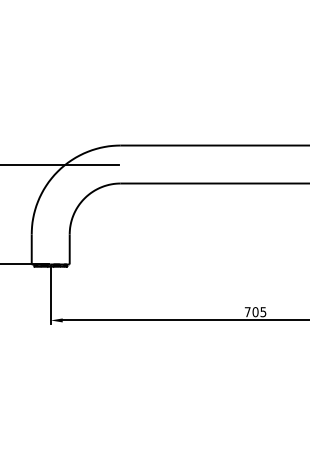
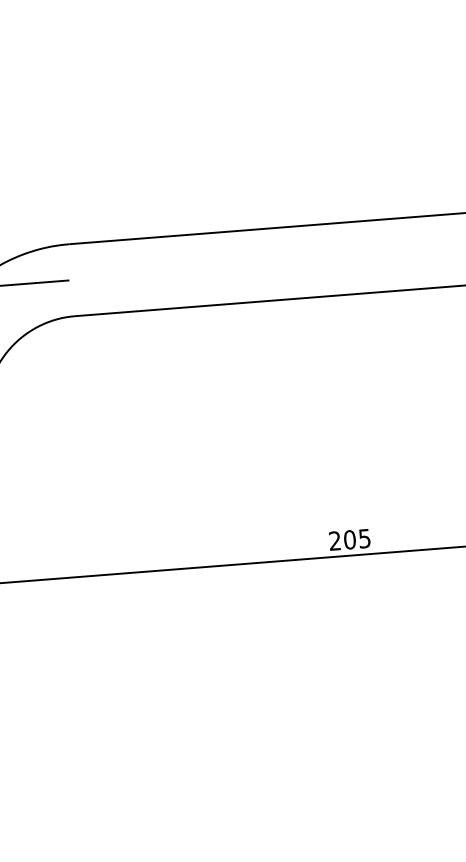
text: (247, 312) -> (334, 541), 705 -> 205

